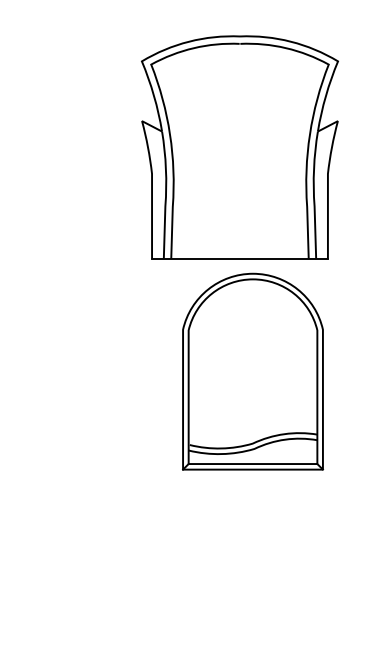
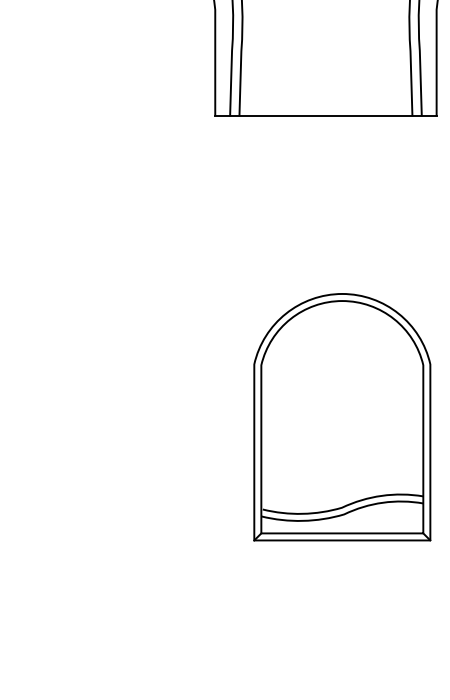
part: (252, 371) -> (341, 416), moved

